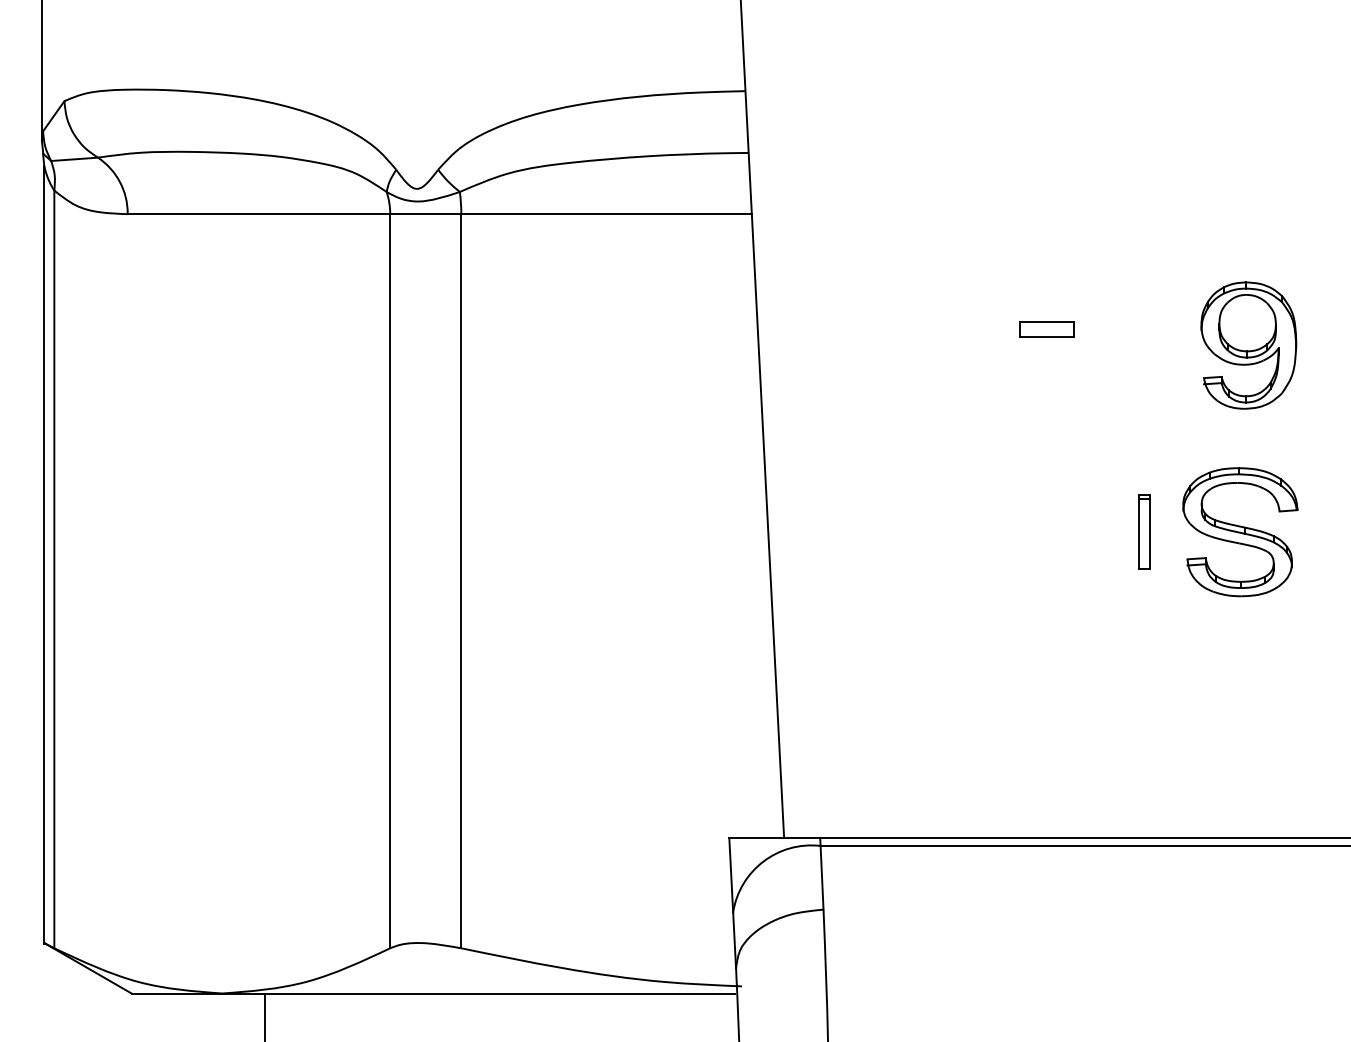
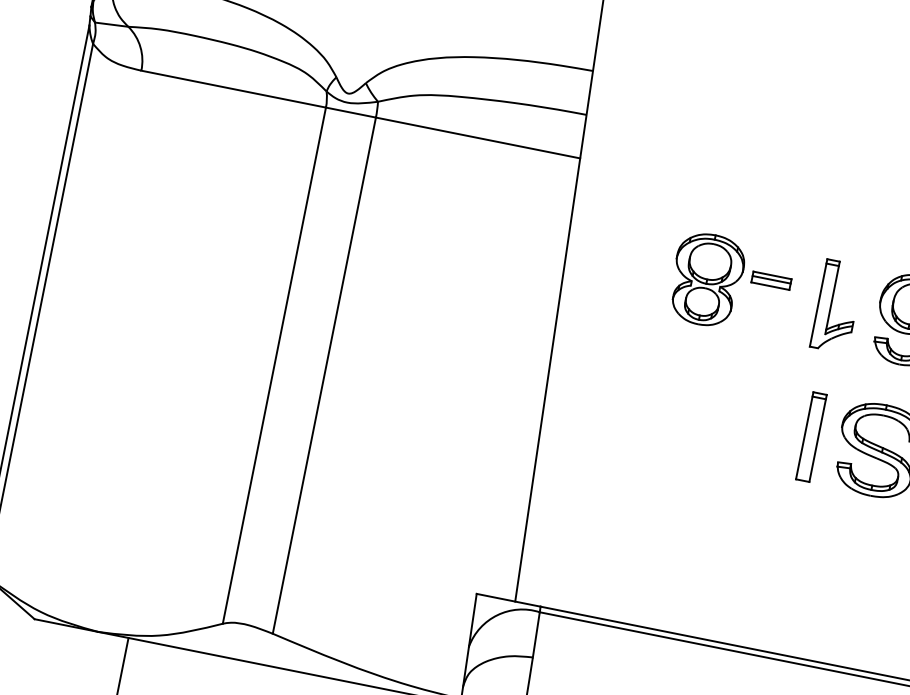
line: (1046, 327) -> (771, 279), added
part: (958, 345) -> (707, 279), added
part: (1135, 346) -> (831, 305), added
part: (1144, 531) -> (811, 436), size x1.67

